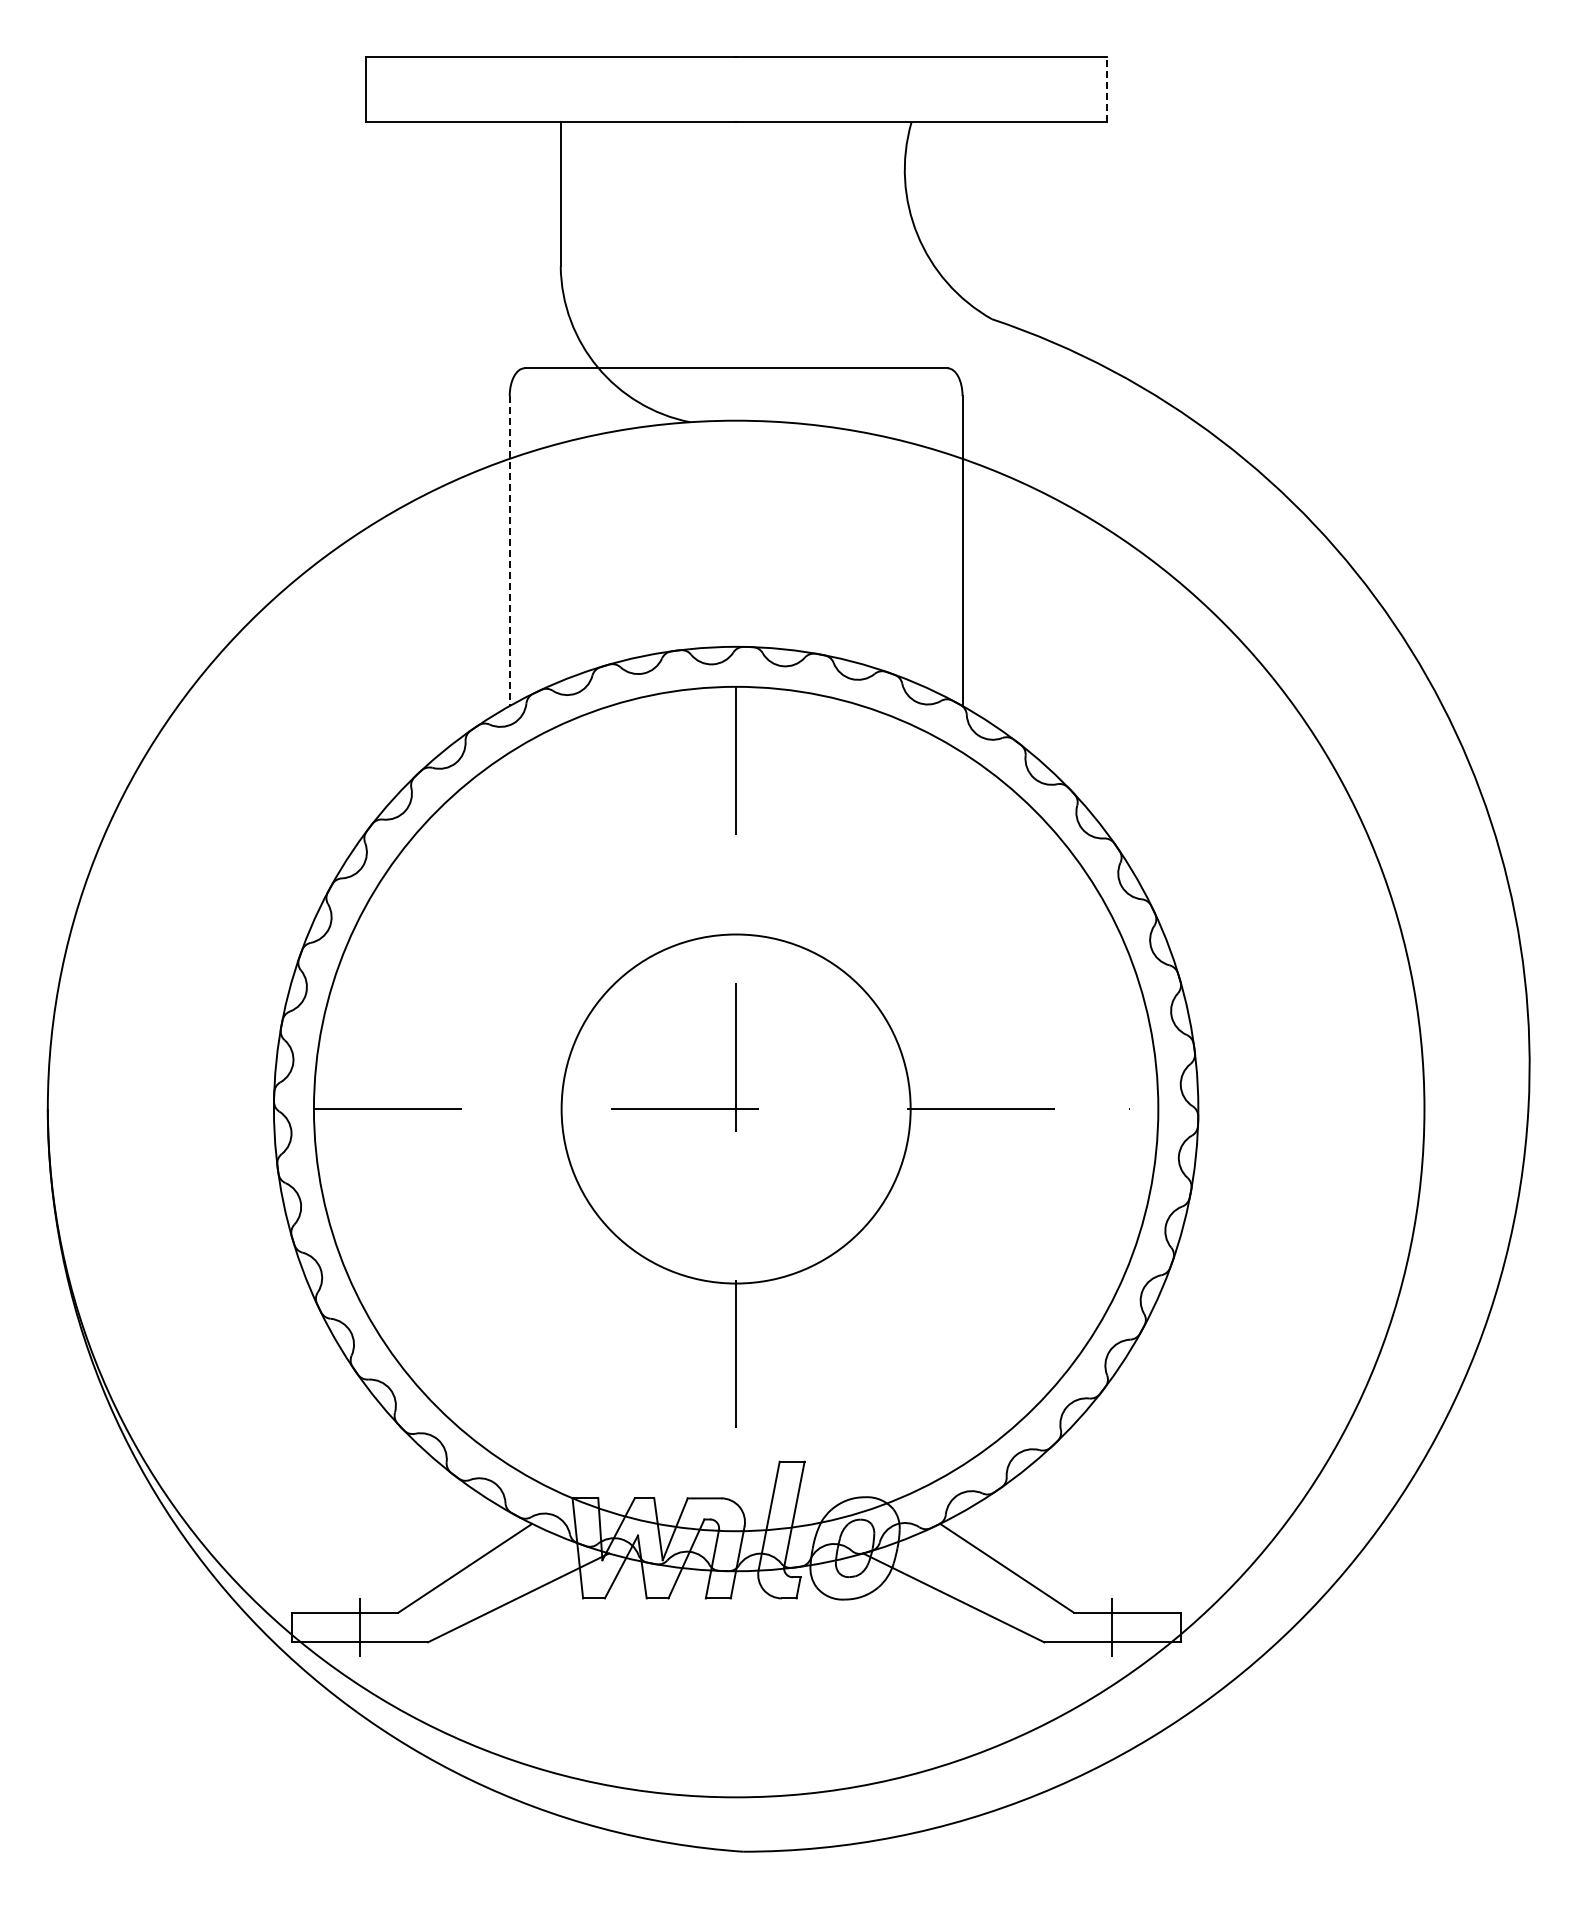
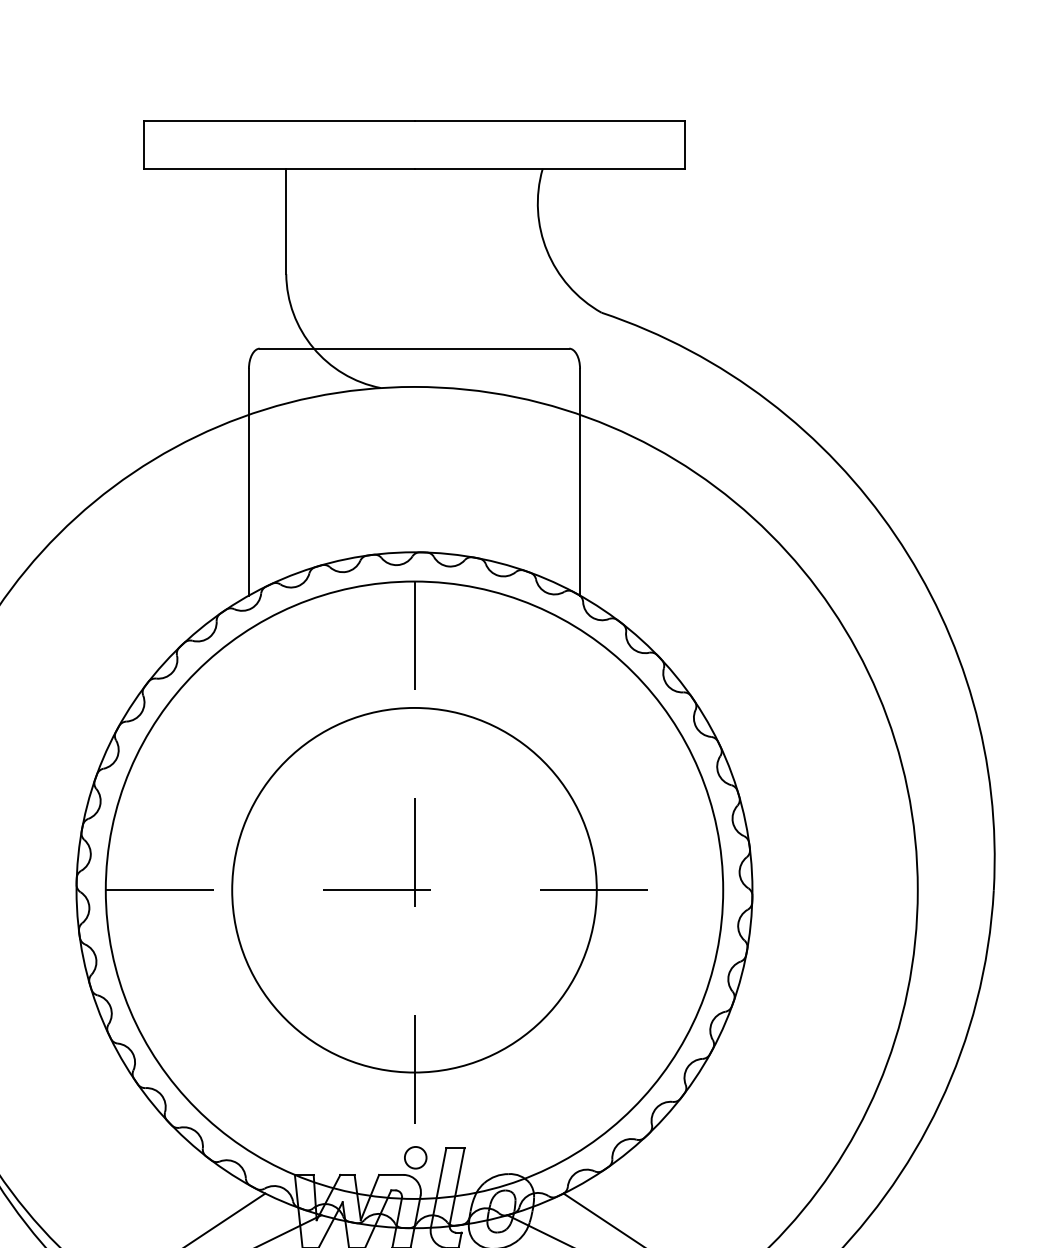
line: (1106, 89) -> (685, 144), dashed -> solid
line: (509, 551) -> (248, 482), dashed -> solid
circle: (735, 1108) -> (414, 889), size x1.43
circle: (737, 1474) -> (415, 1157), added

